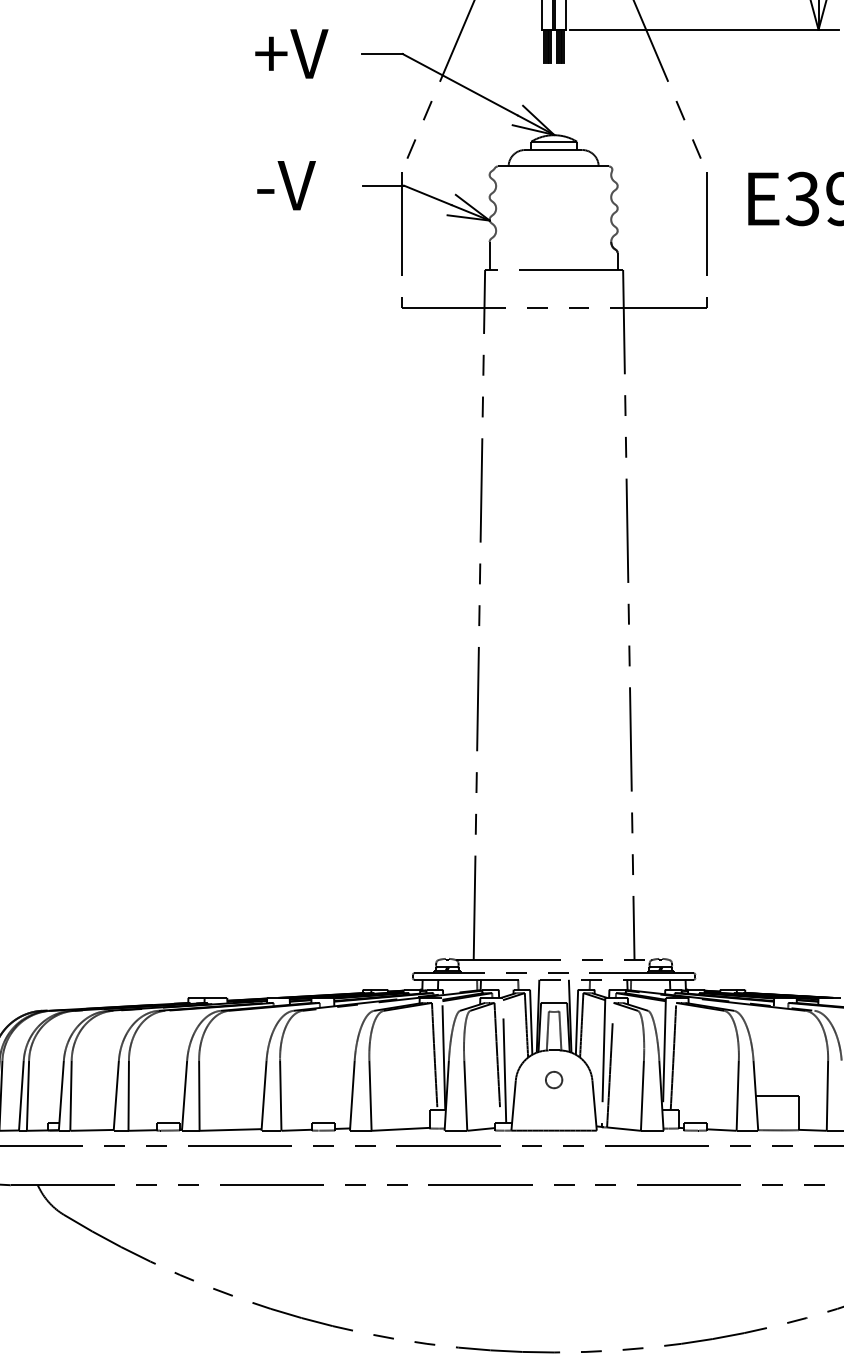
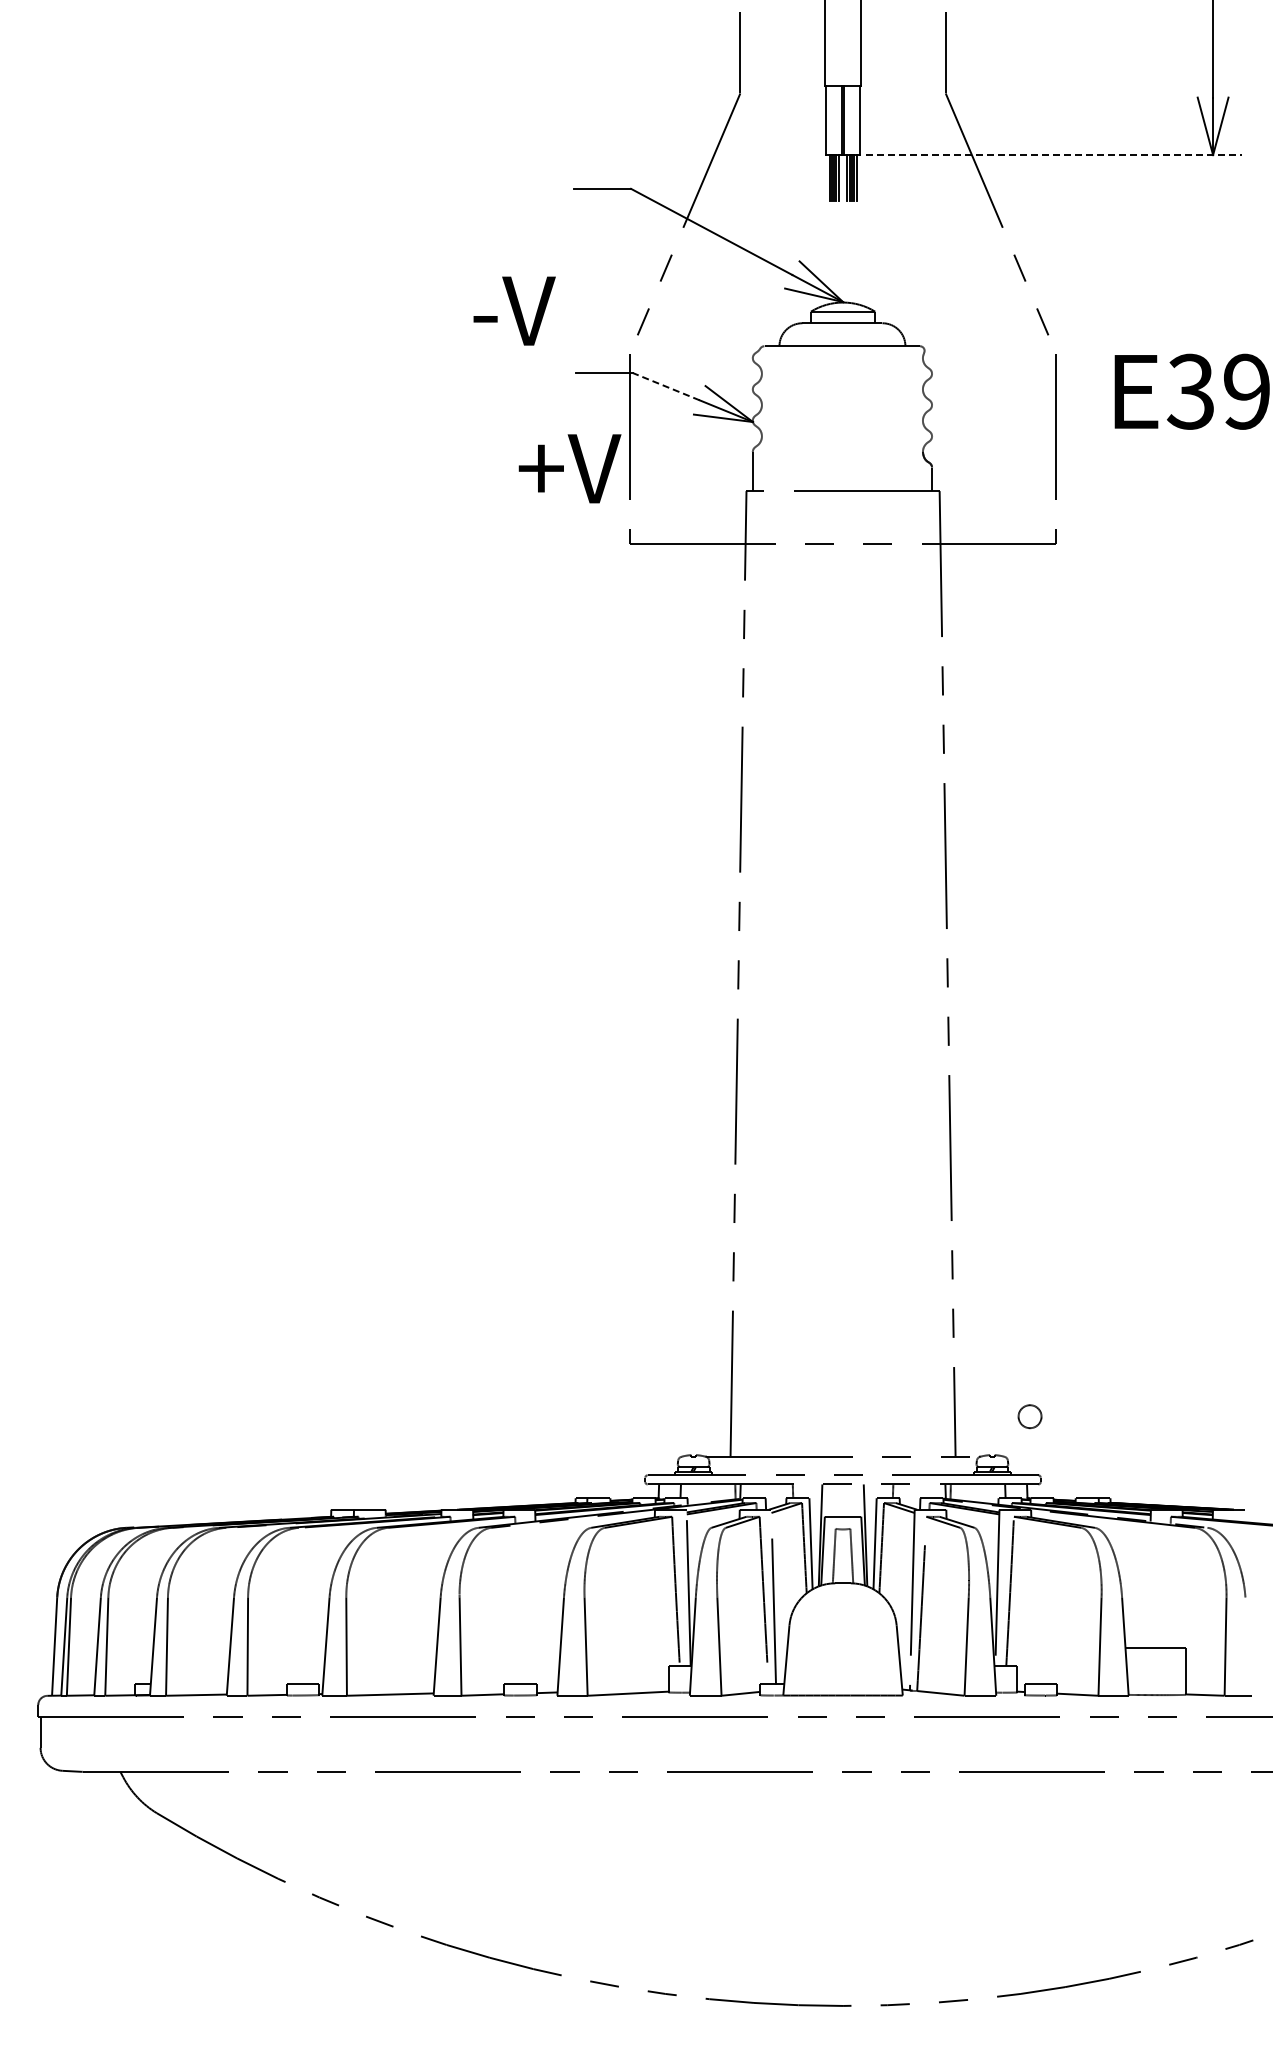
line: (705, 30) -> (1054, 155), solid -> dashed
text: (291, 53) -> (569, 468), moved
text: (286, 185) -> (514, 310), moved
line: (427, 195) -> (666, 386), solid -> dashed
circle: (553, 1079) -> (1029, 1416), moved

